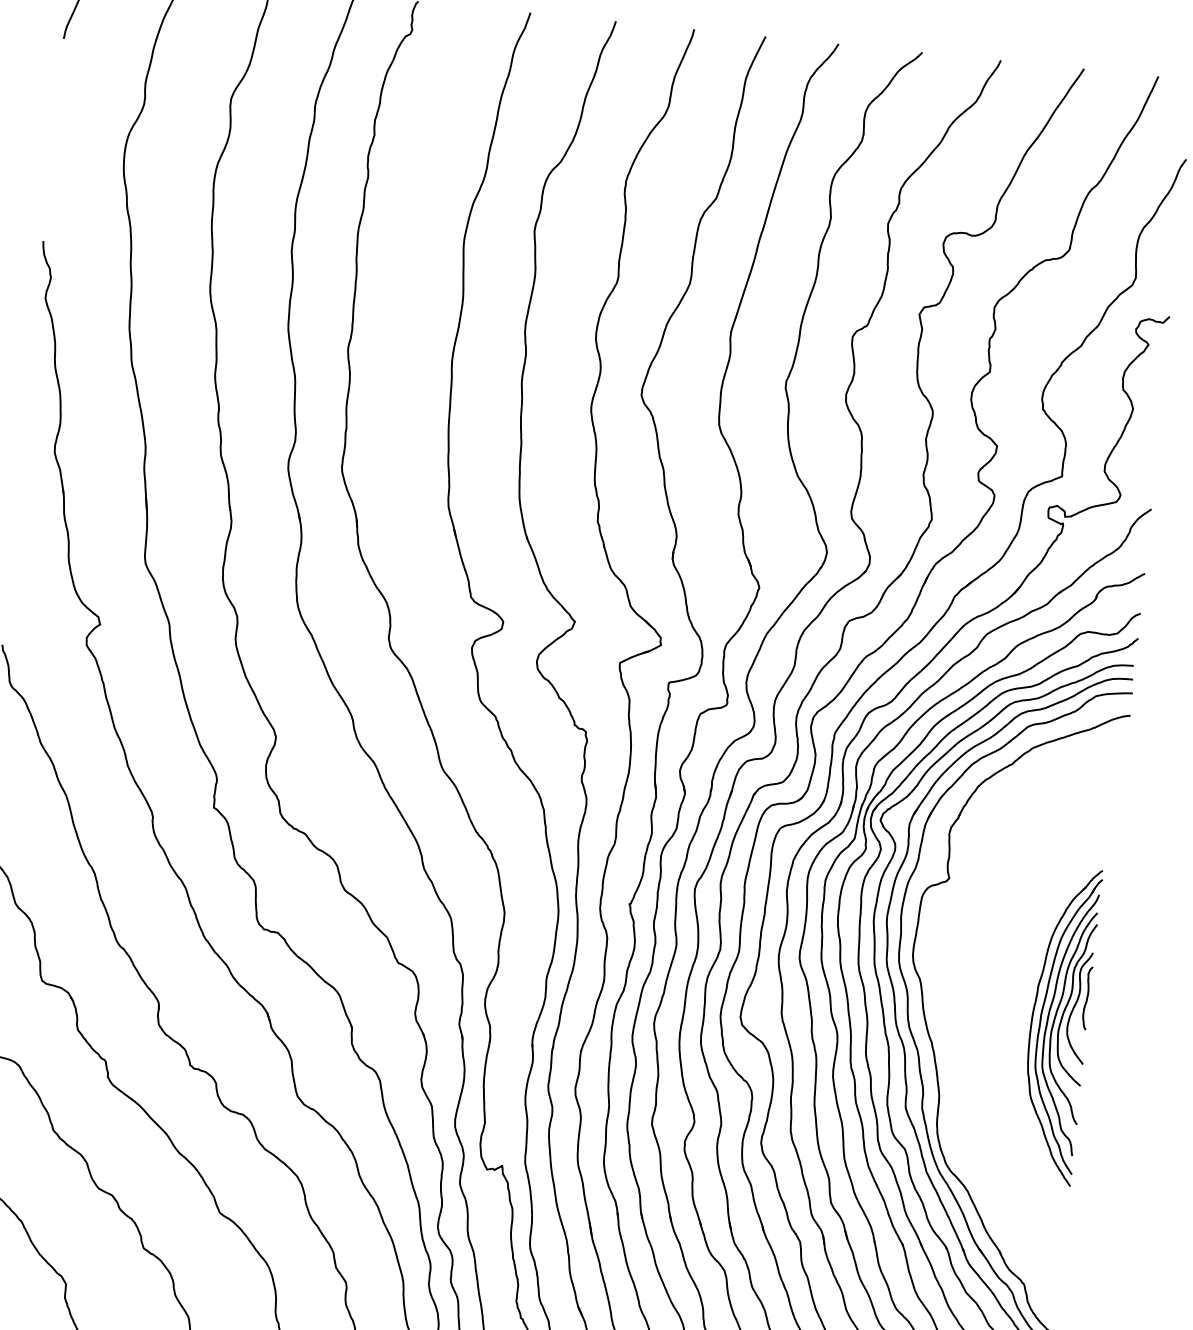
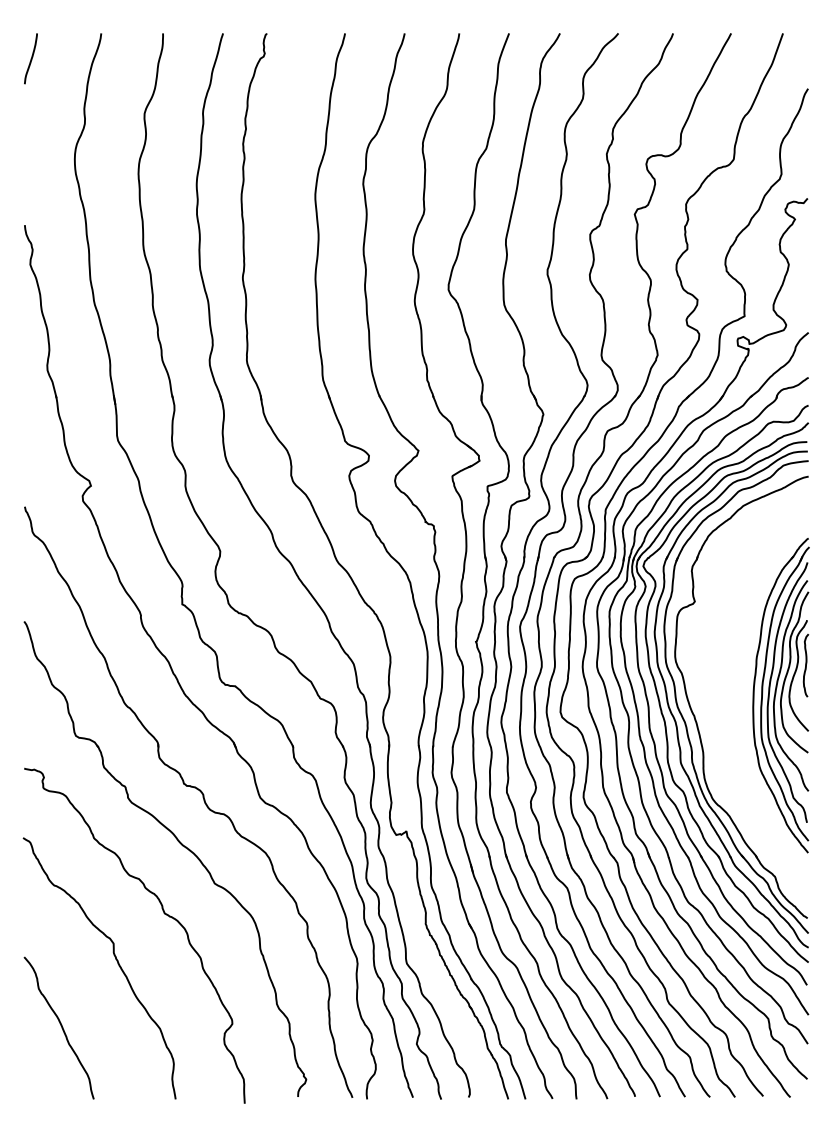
part: (1058, 1025) -> (780, 695), size x1.43

